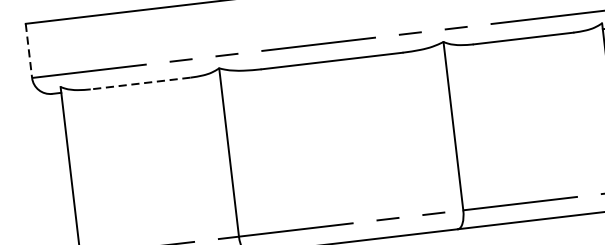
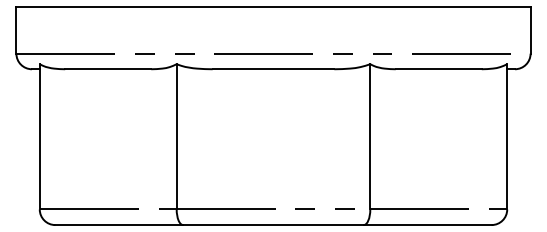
line: (29, 51) -> (16, 30), dashed -> solid
line: (139, 83) -> (107, 69), dashed -> solid

